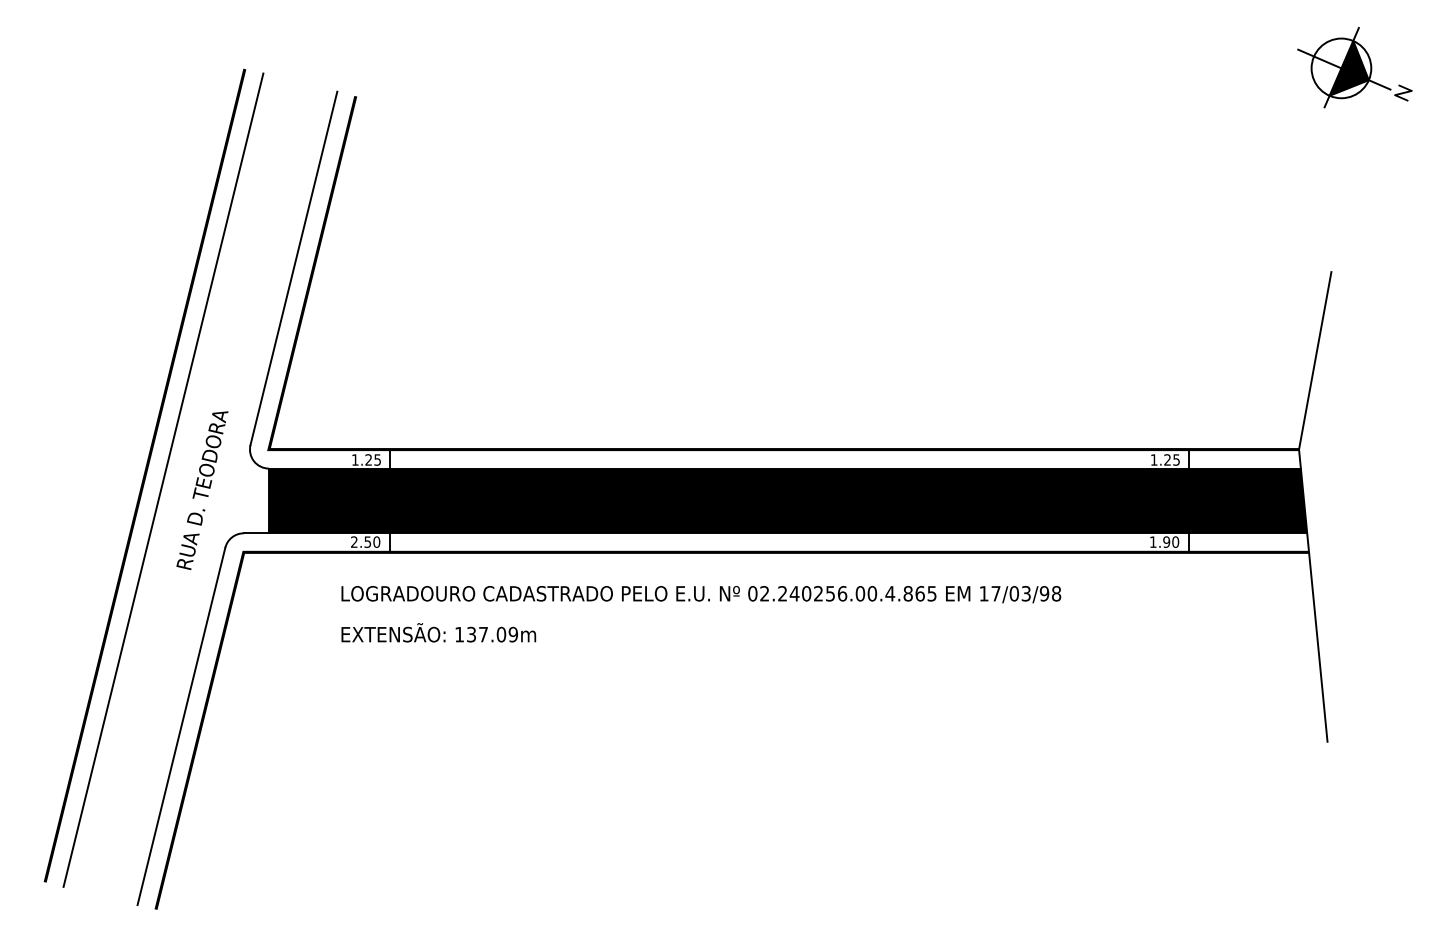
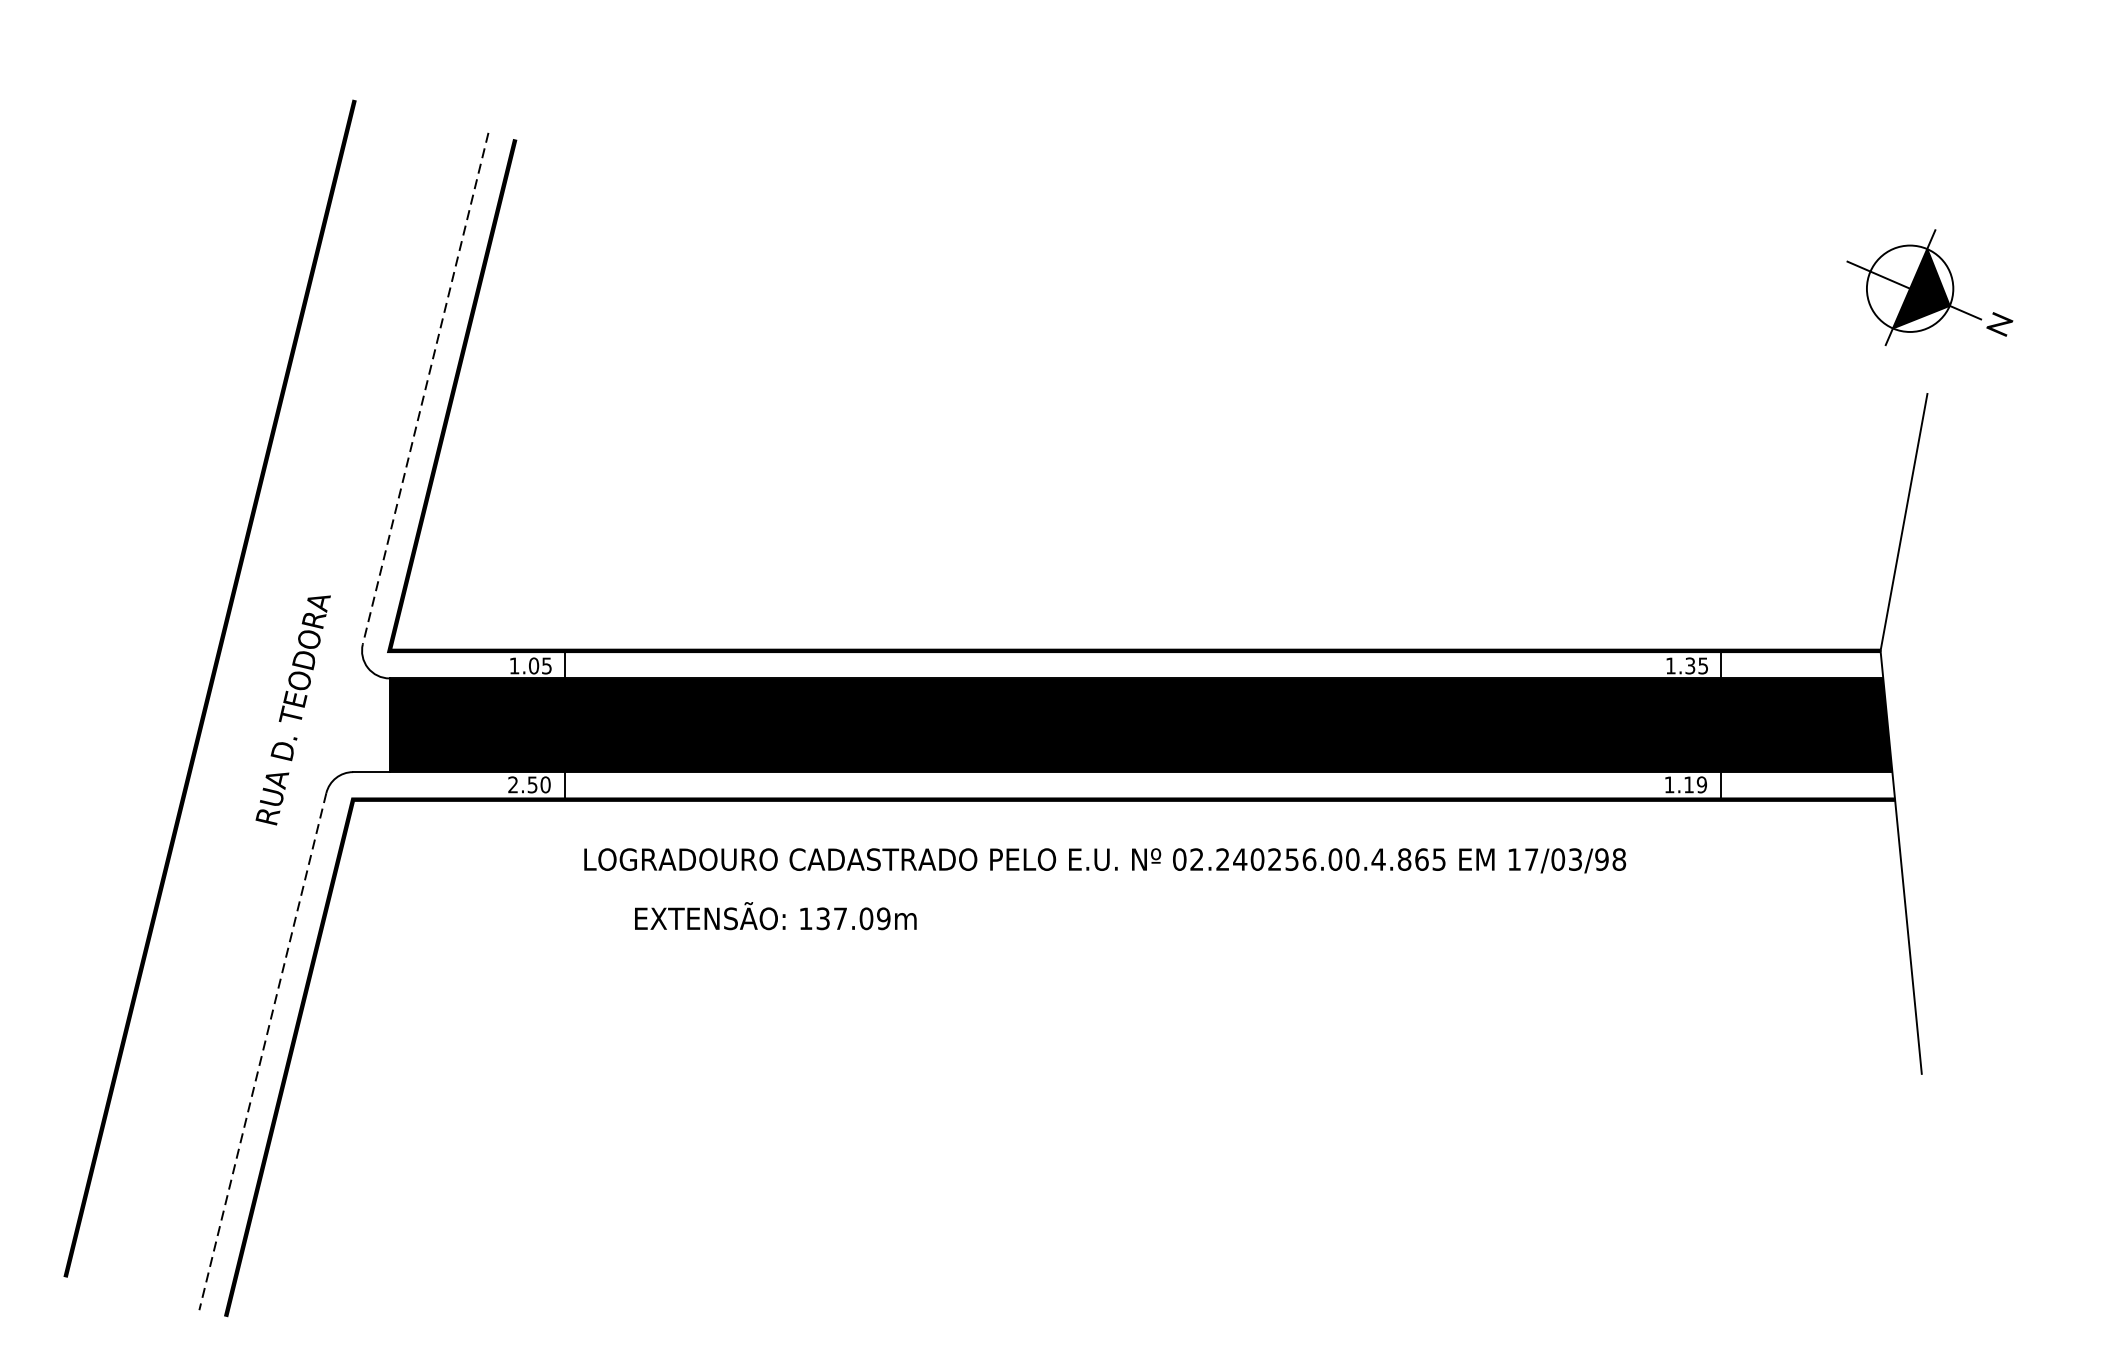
part: (1354, 67) -> (1929, 287), moved
line: (293, 268) -> (425, 388), solid -> dashed
text: (368, 459) -> (533, 665), 1.25 -> 1.05
text: (1167, 460) -> (1690, 666), 1.25 -> 1.35
line: (163, 479) -> (236, 694), removed
text: (1170, 541) -> (1694, 783), 1.90 -> 1.19
text: (701, 594) -> (1105, 860), moved
text: (438, 632) -> (775, 915), moved
line: (181, 726) -> (262, 1051), solid -> dashed

